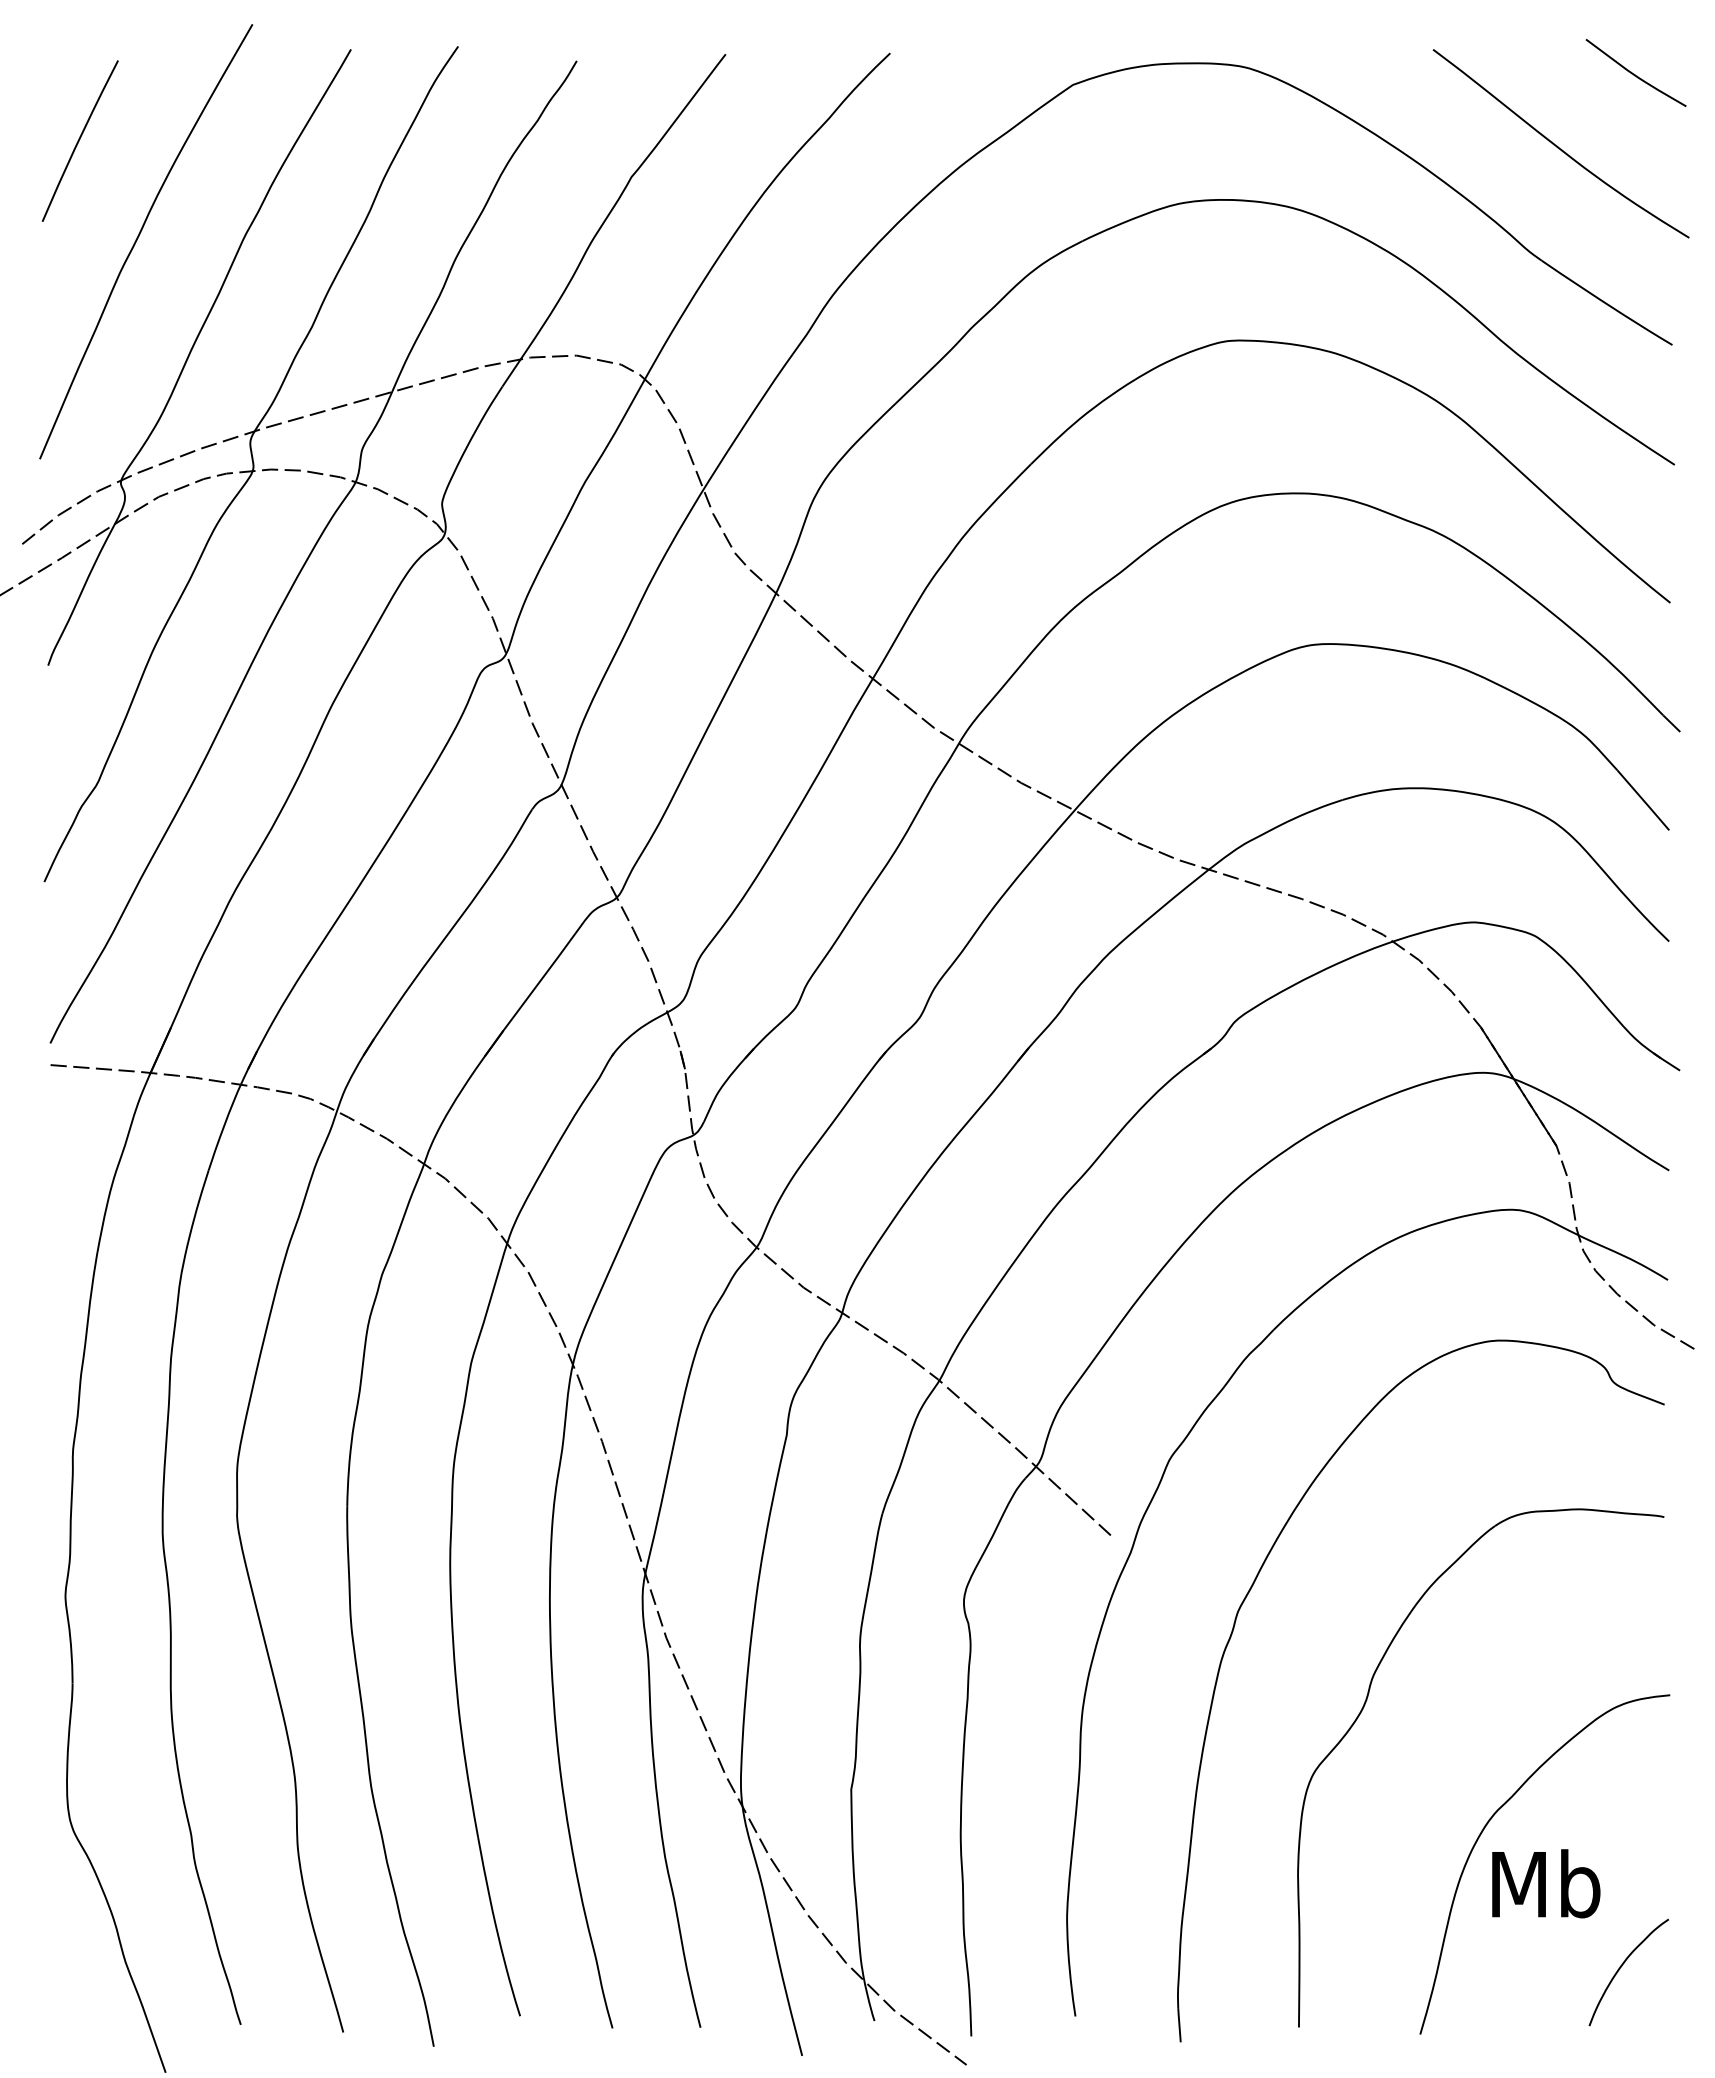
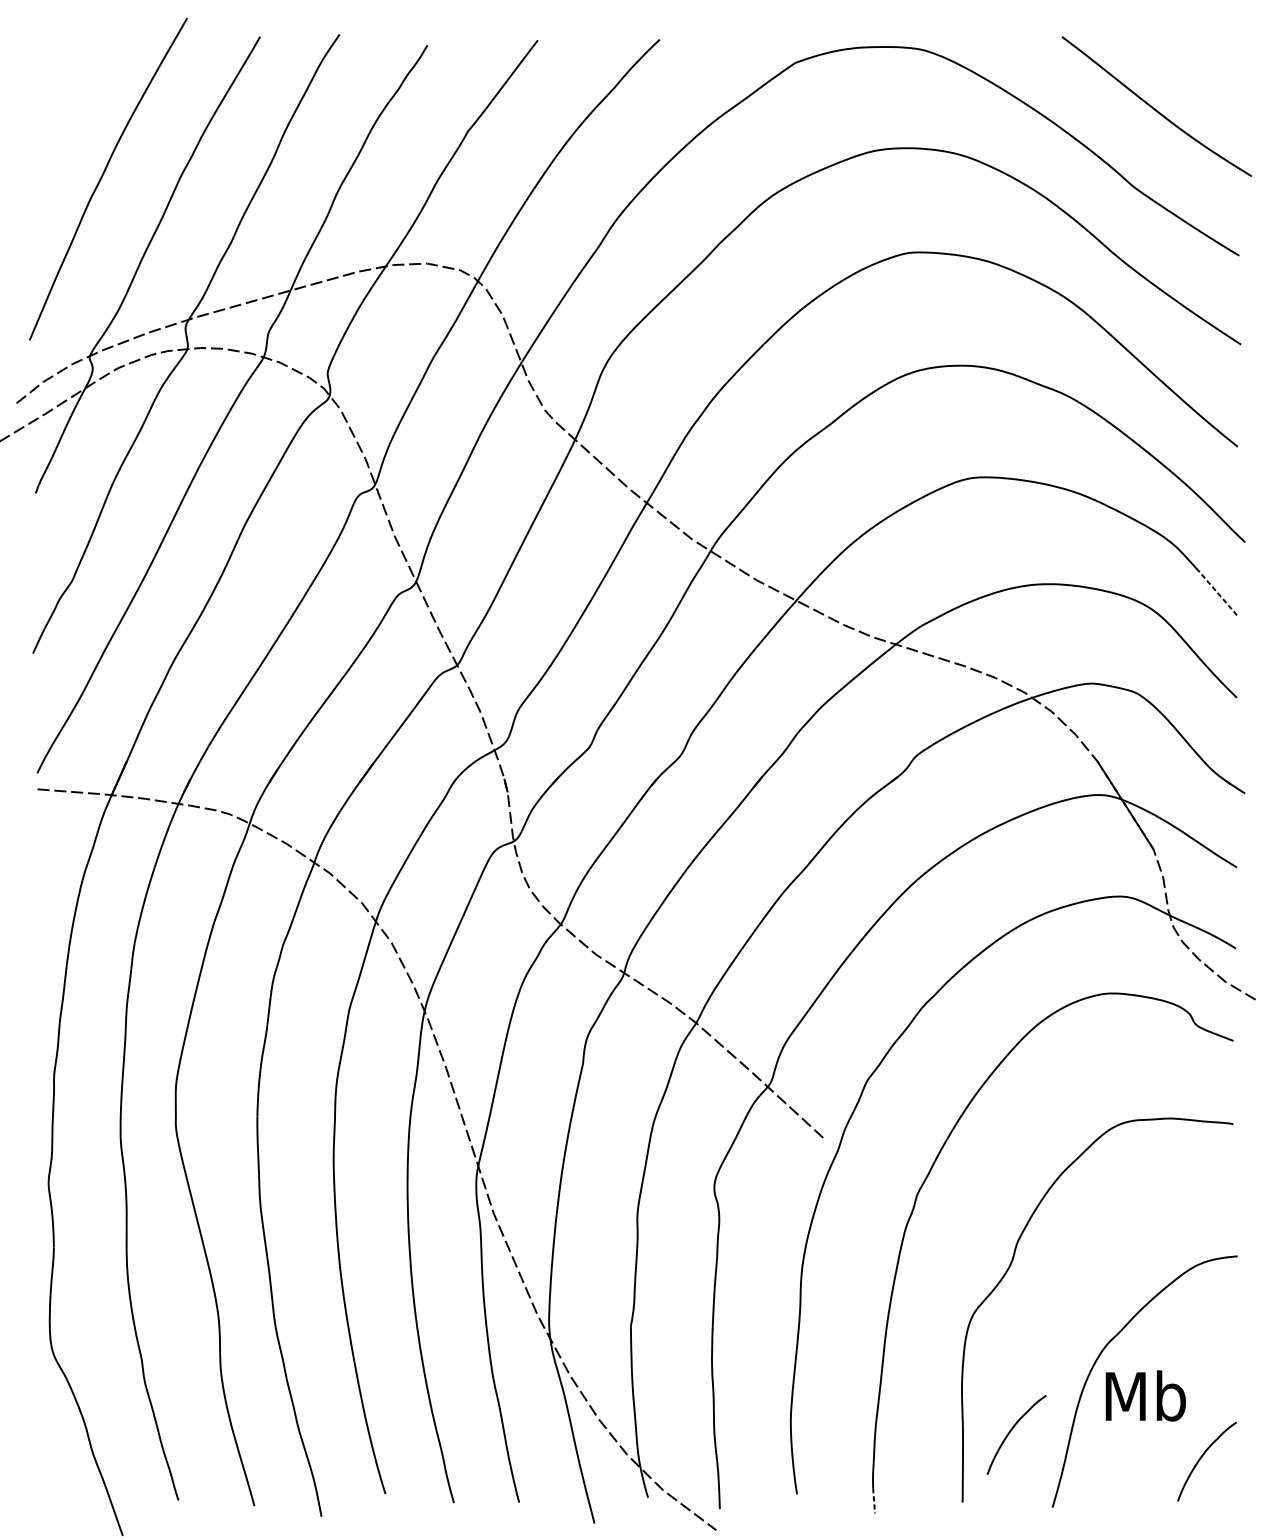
curve: (1634, 73) -> (1211, 54), removed
curve: (79, 140) -> (59, 104), removed
line: (1643, 800) -> (1217, 593), solid -> dashed
curve: (1365, 1930) -> (1011, 1430), added
line: (1179, 2024) -> (874, 1500), solid -> dashed

